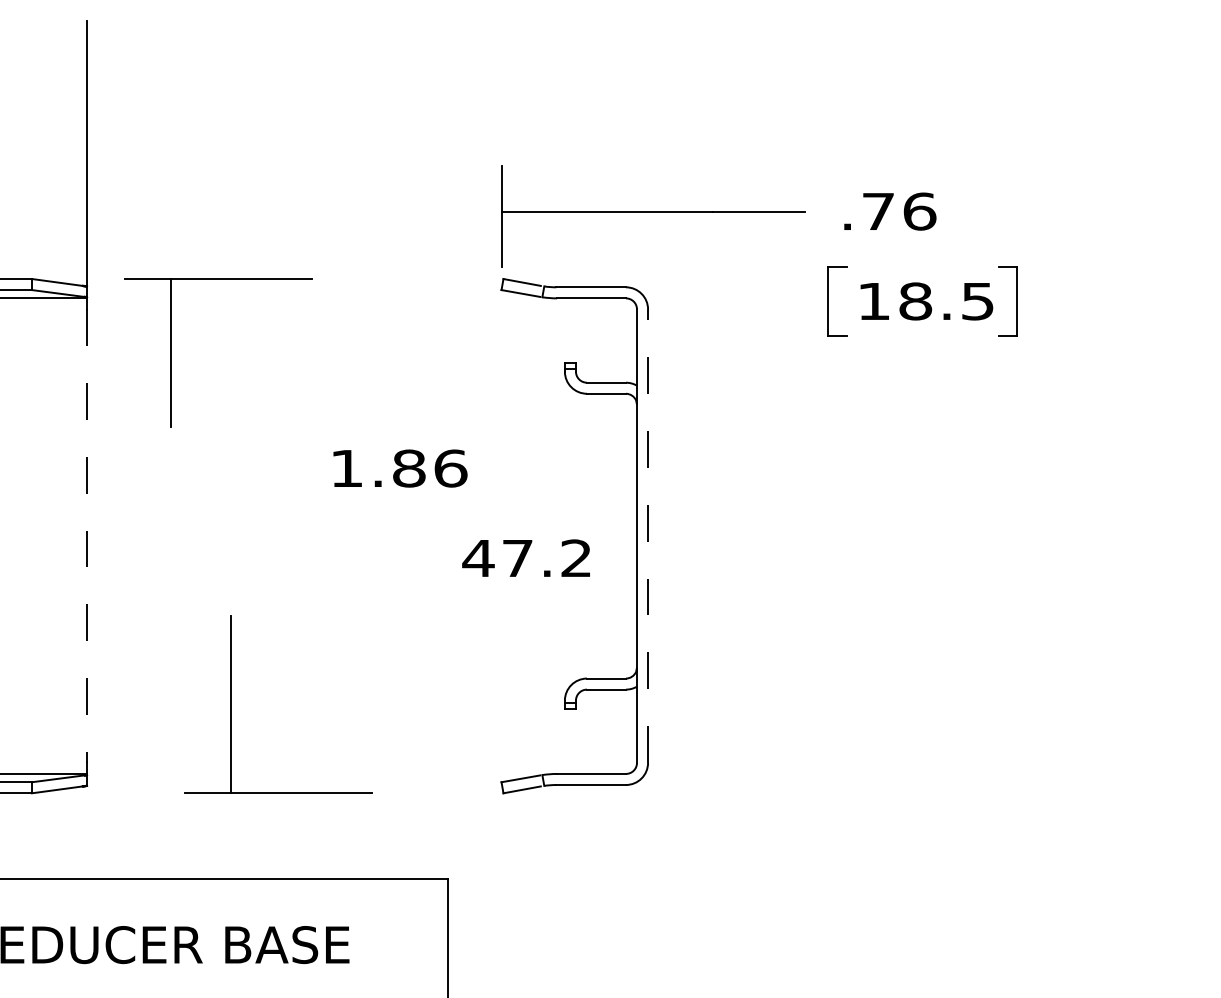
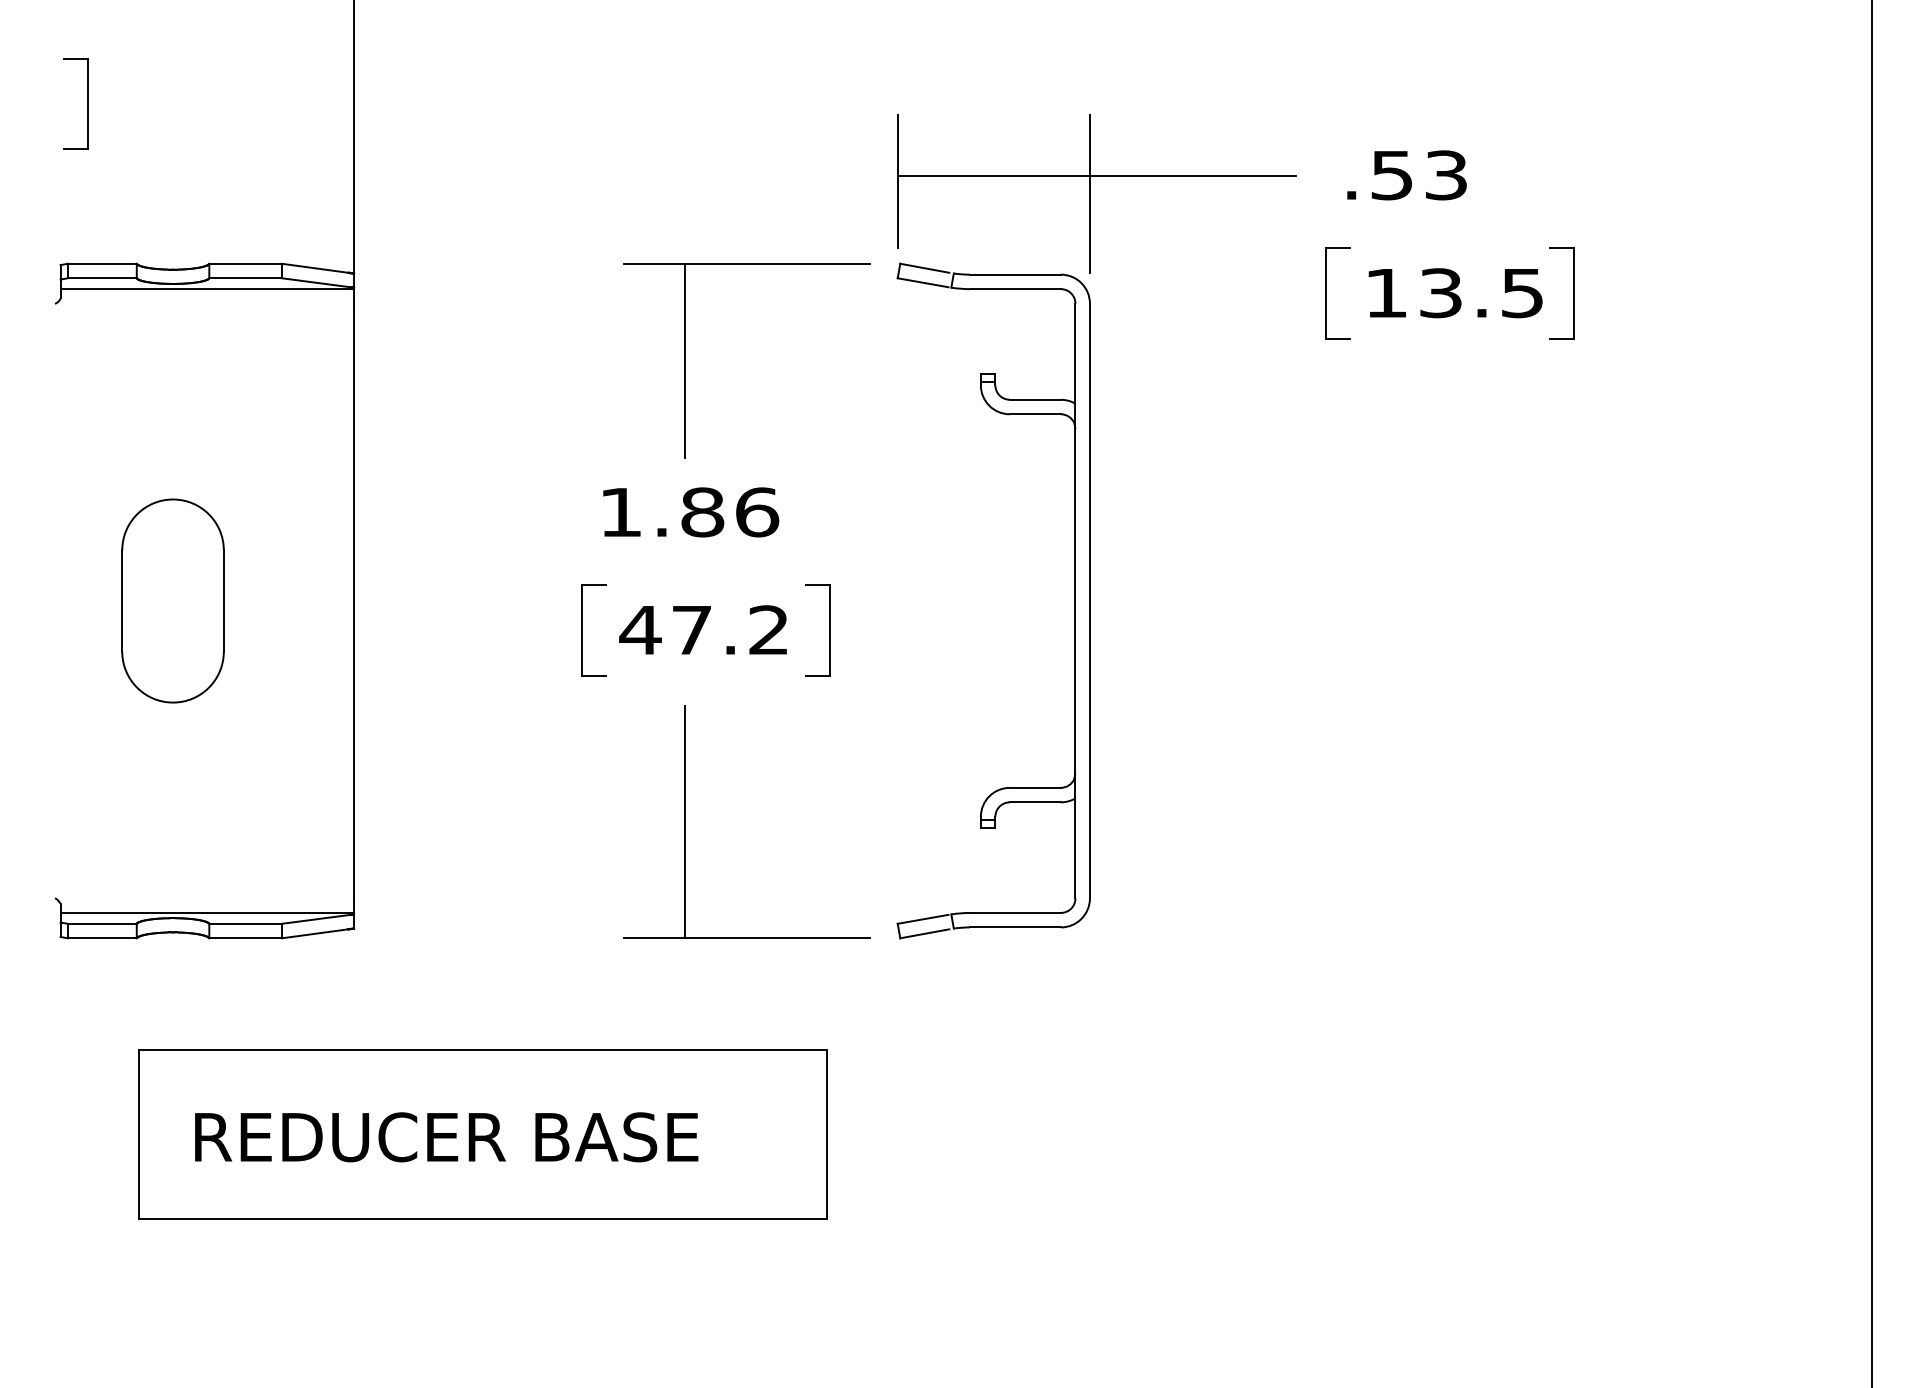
text: (899, 211) -> (1419, 175), .76 -> .53
line: (647, 226) -> (1089, 194), added
text: (915, 301) -> (1440, 293), 18.5 -> 13.5
part: (171, 352) -> (685, 360), moved
text: (400, 468) -> (691, 512), moved
line: (647, 535) -> (1089, 600), dashed -> solid
line: (87, 536) -> (354, 601), dashed -> solid
text: (525, 557) -> (702, 629), moved
part: (261, 558) -> (582, 630), added
part: (449, 558) -> (829, 630), added
part: (231, 704) -> (685, 821), moved

